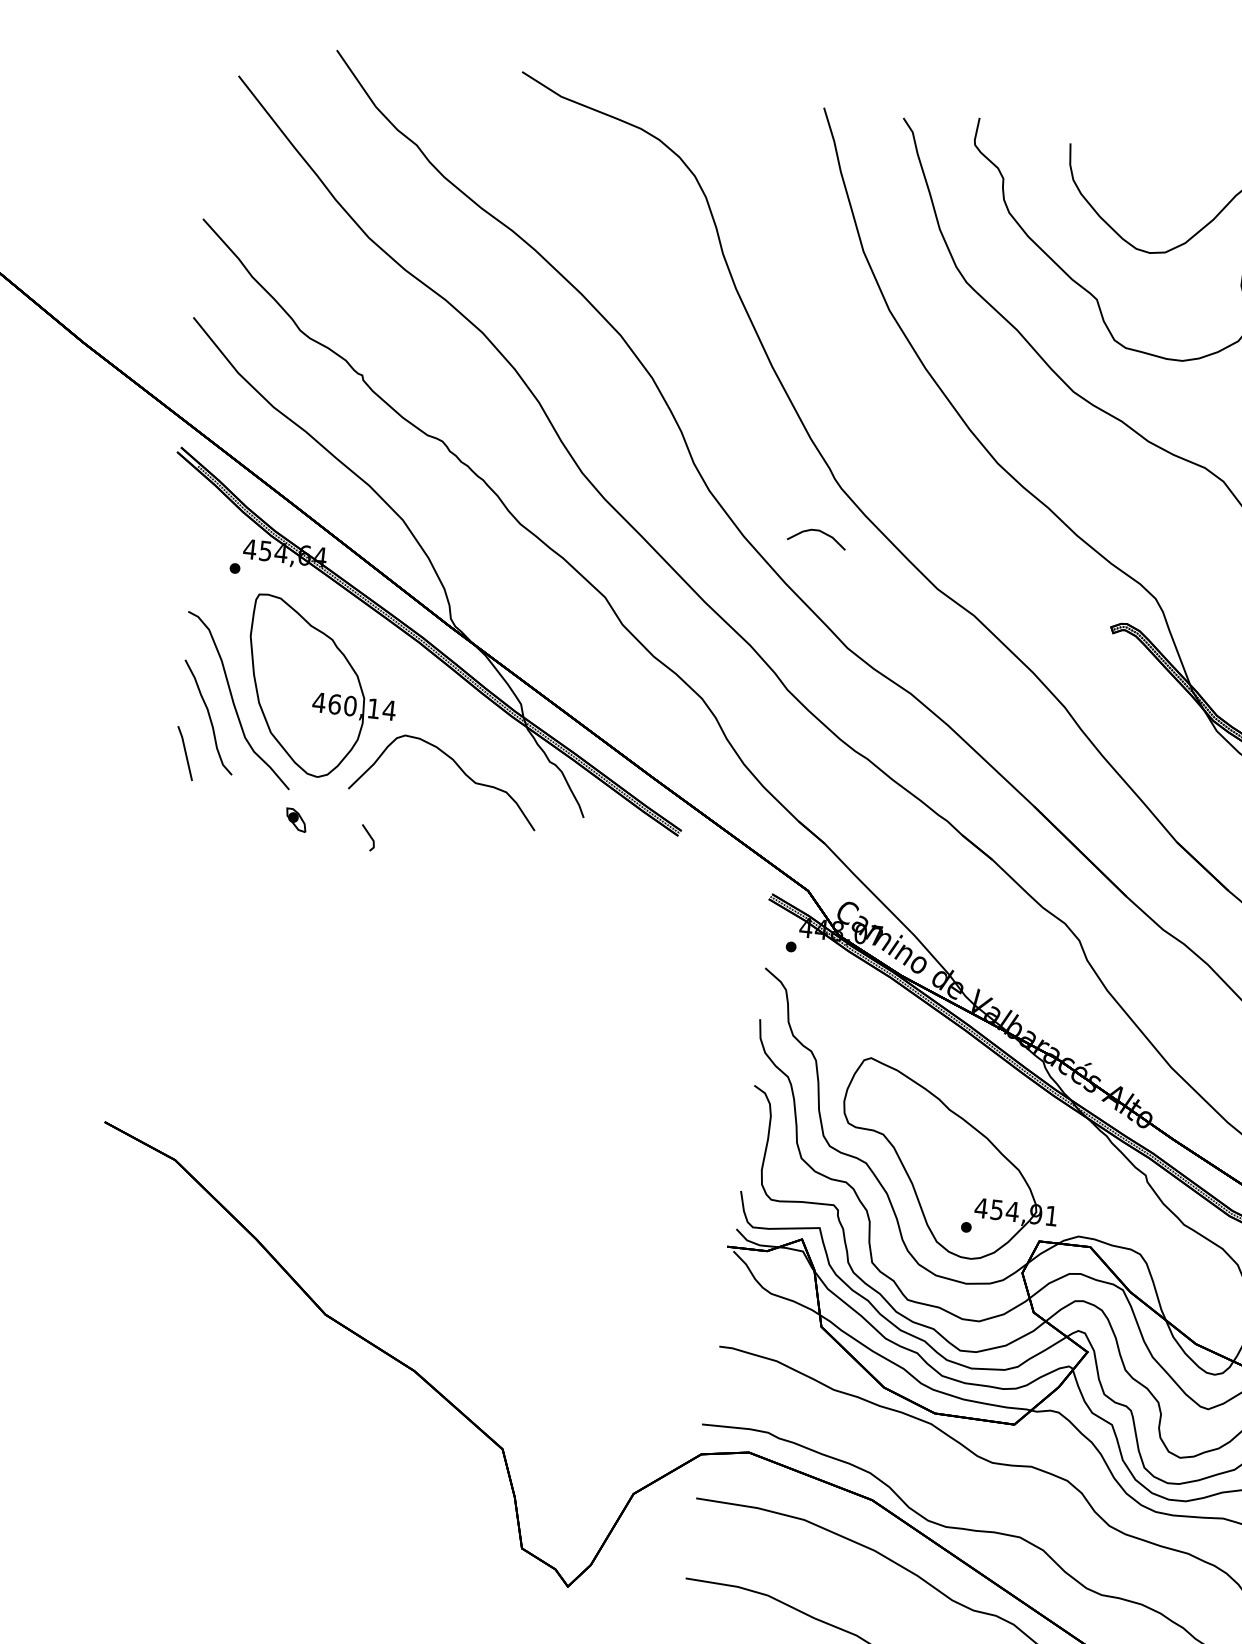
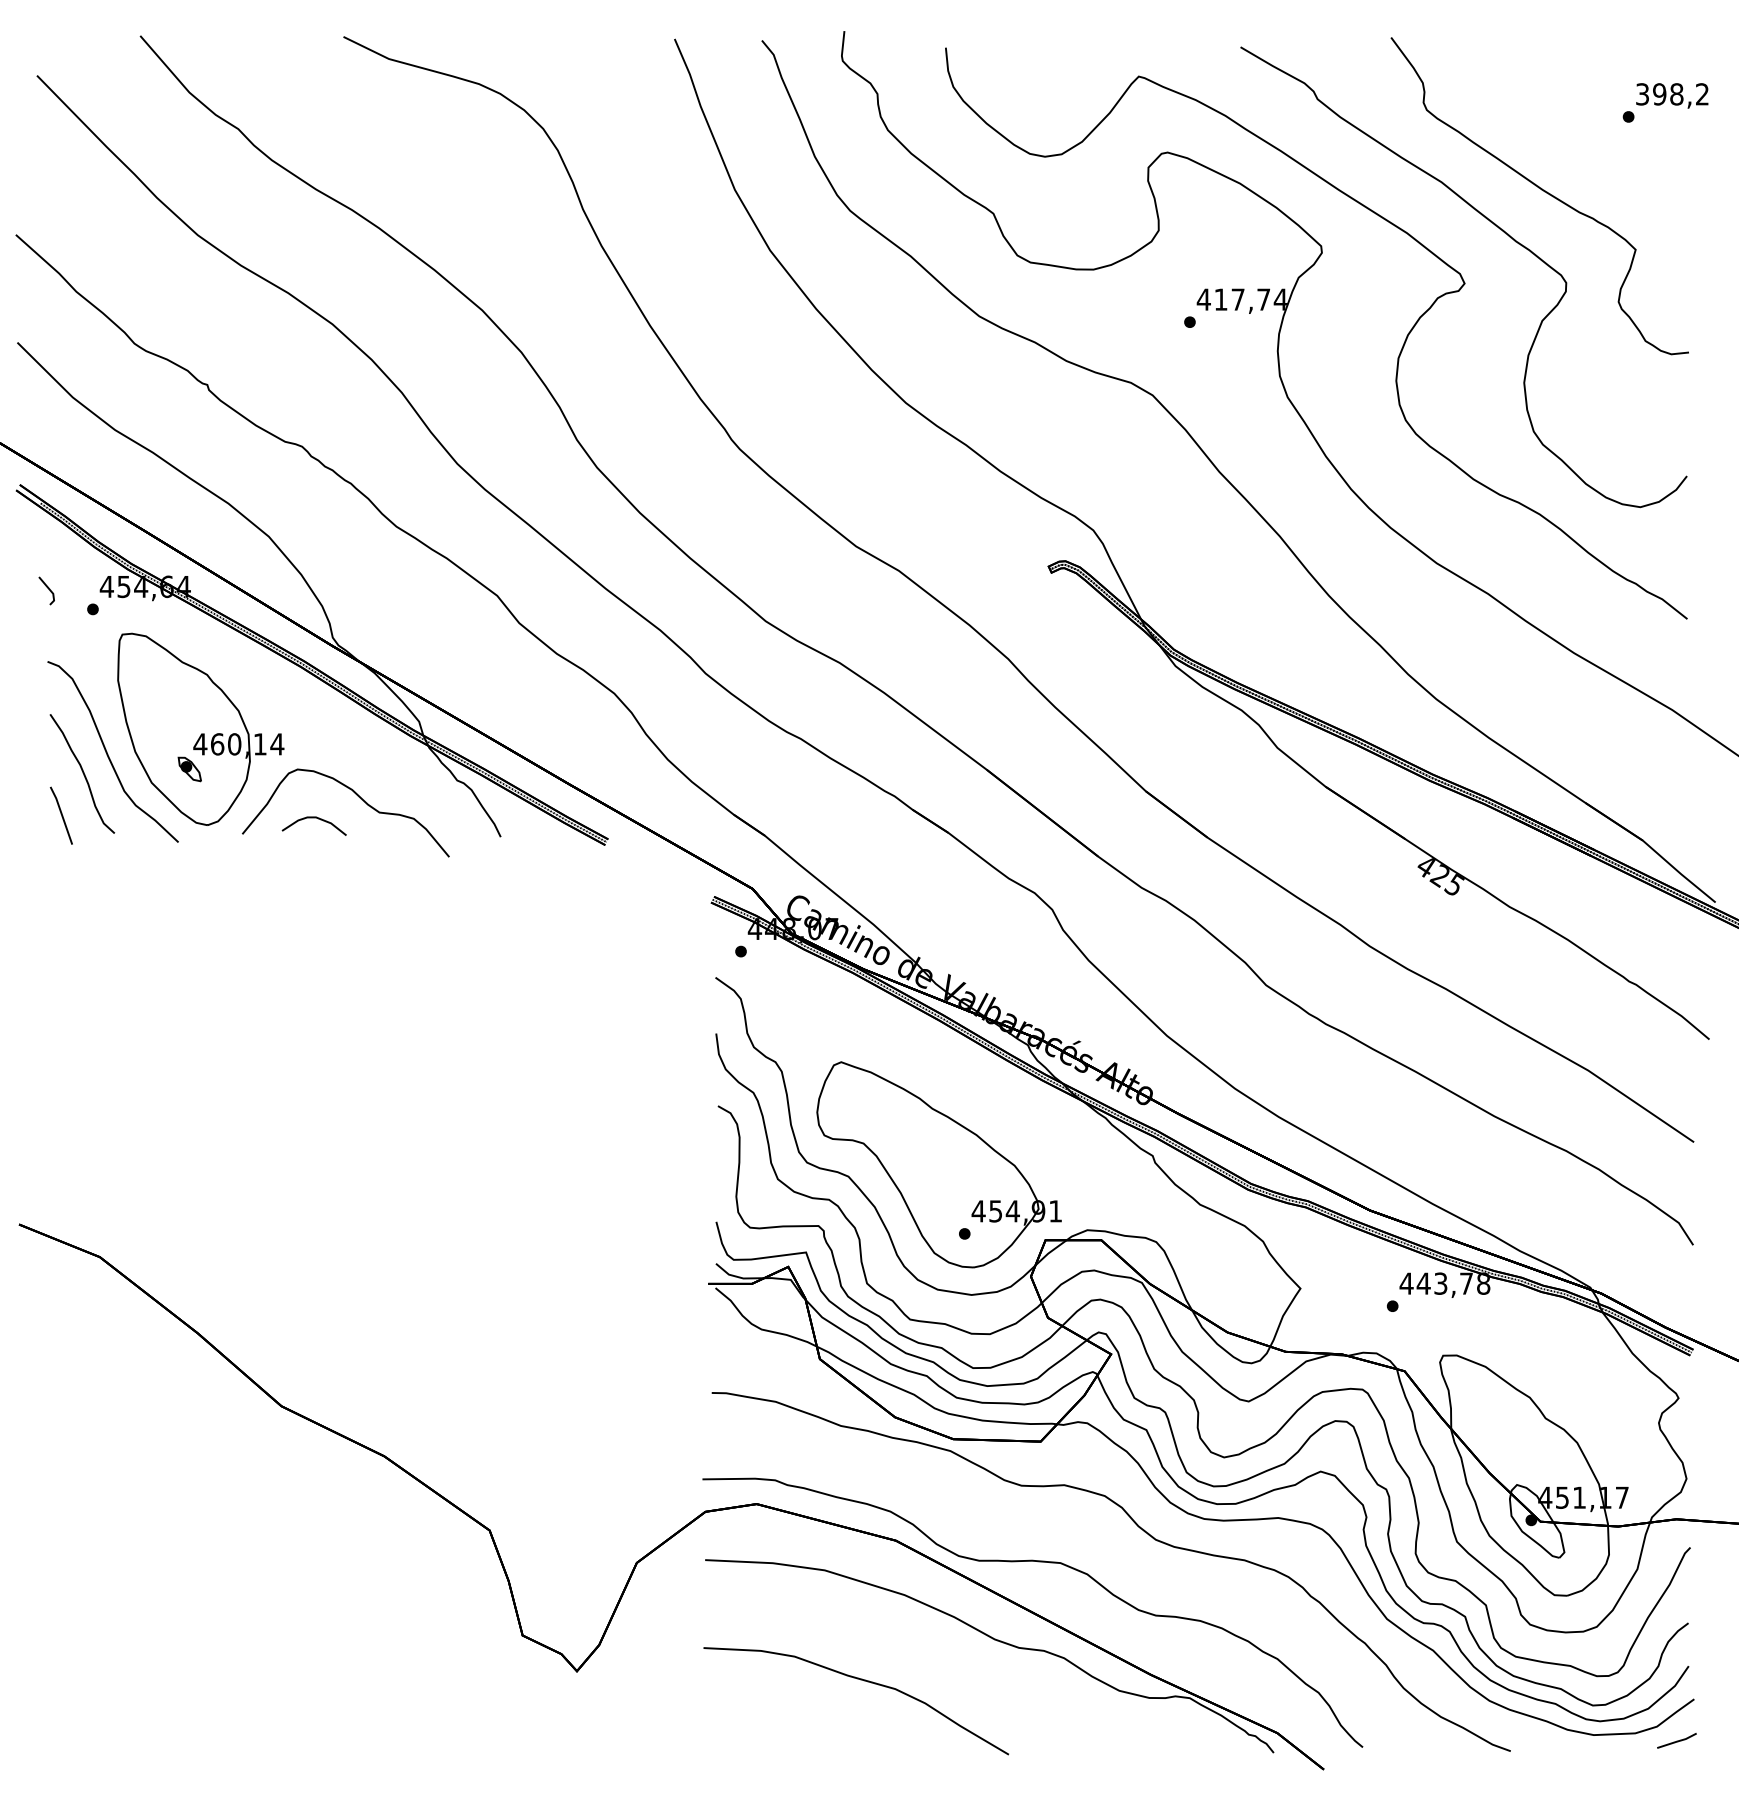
curve: (816, 531) -> (313, 818), moved
part: (295, 820) -> (189, 769), moved
line: (369, 835) -> (47, 588), moved

